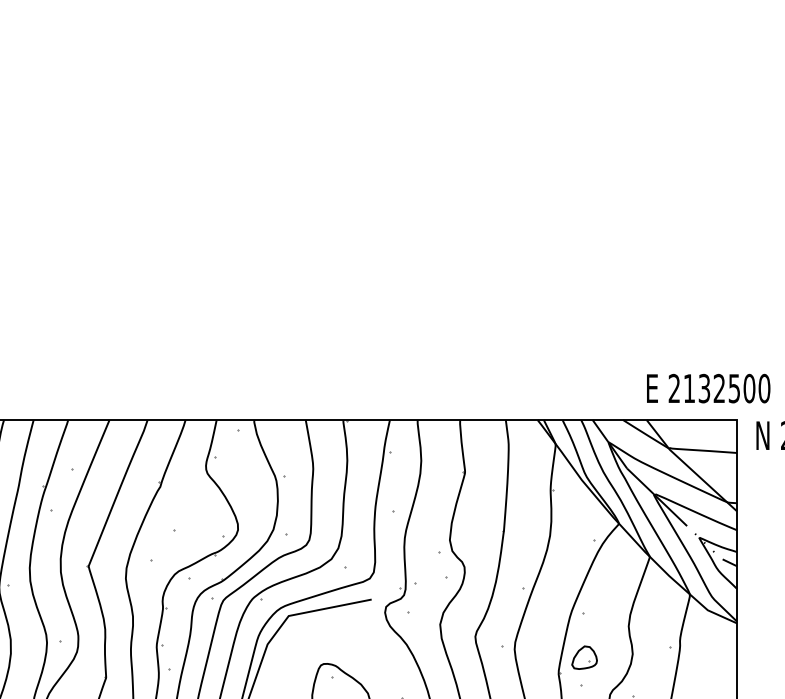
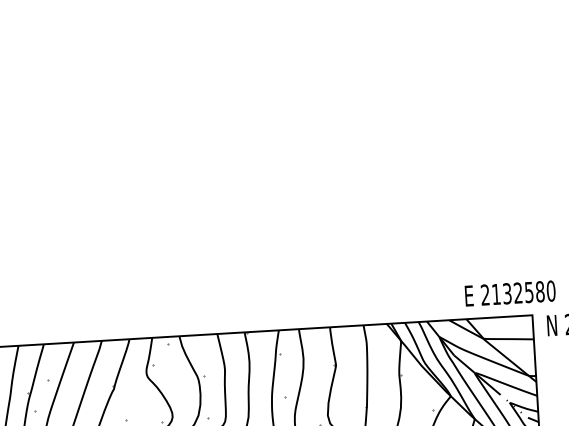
text: (749, 388) -> (540, 291), 2132500 -> 2132580

